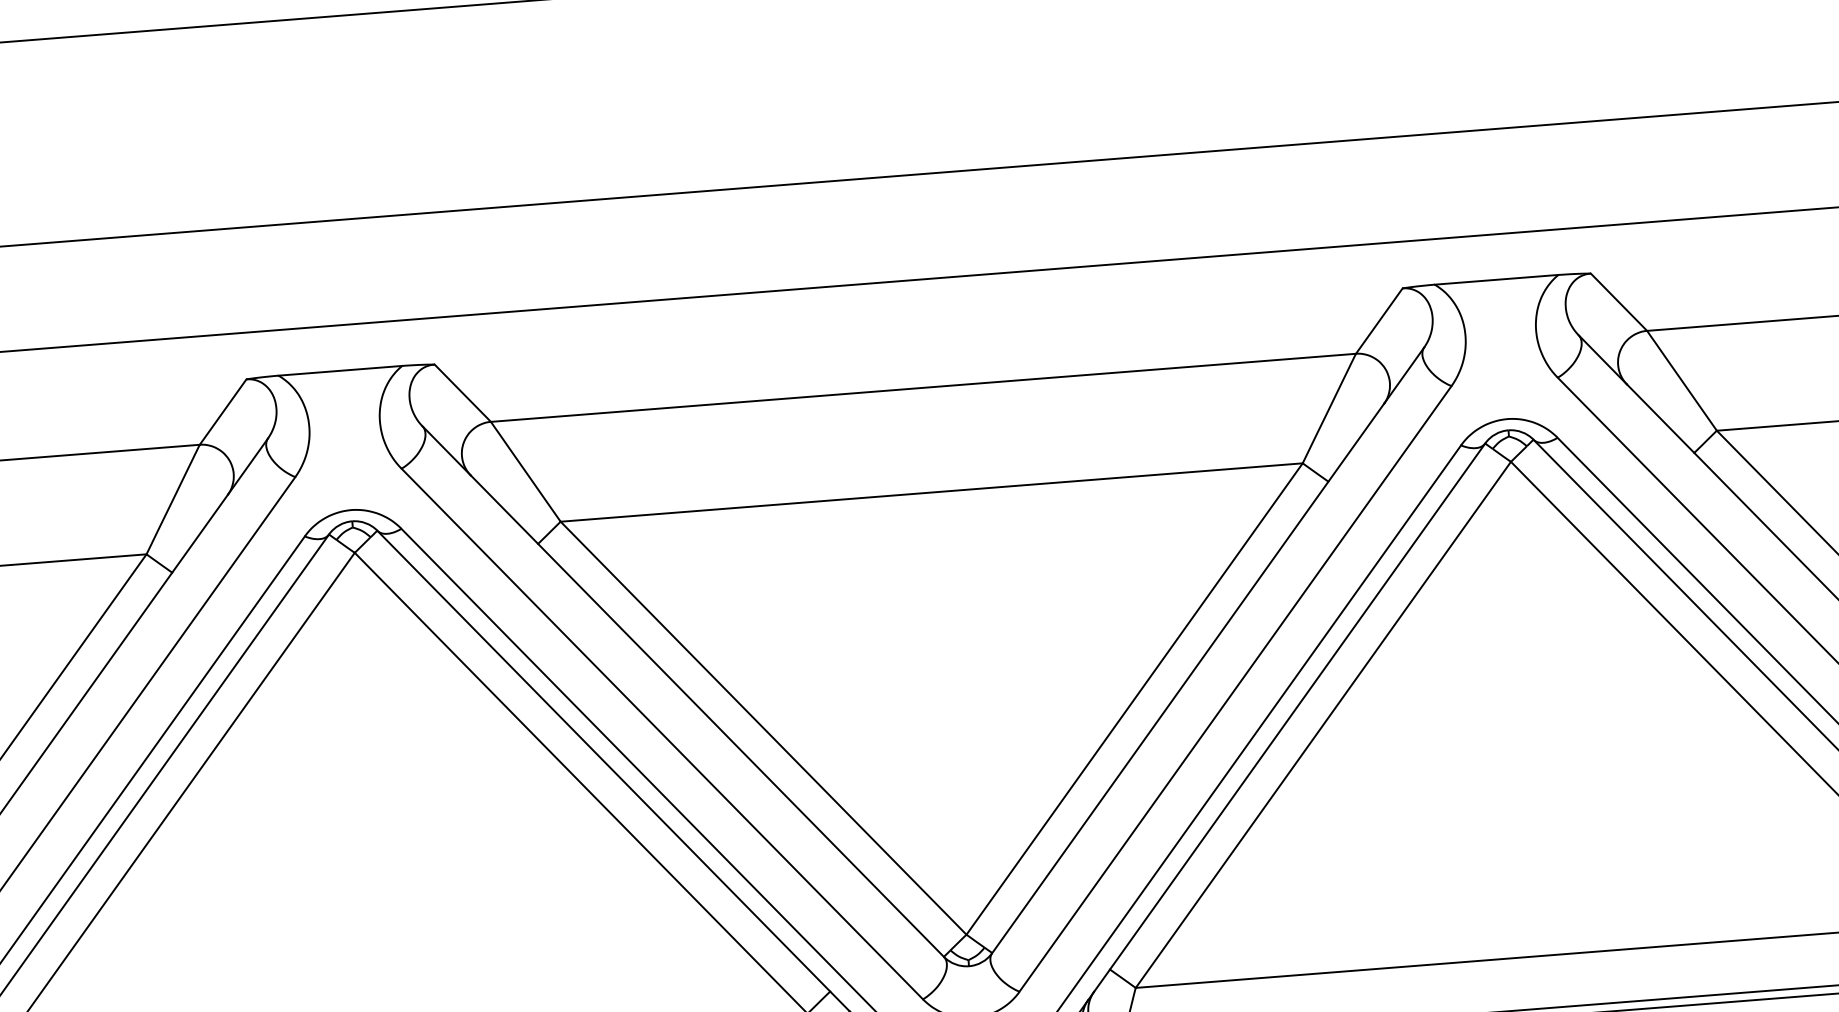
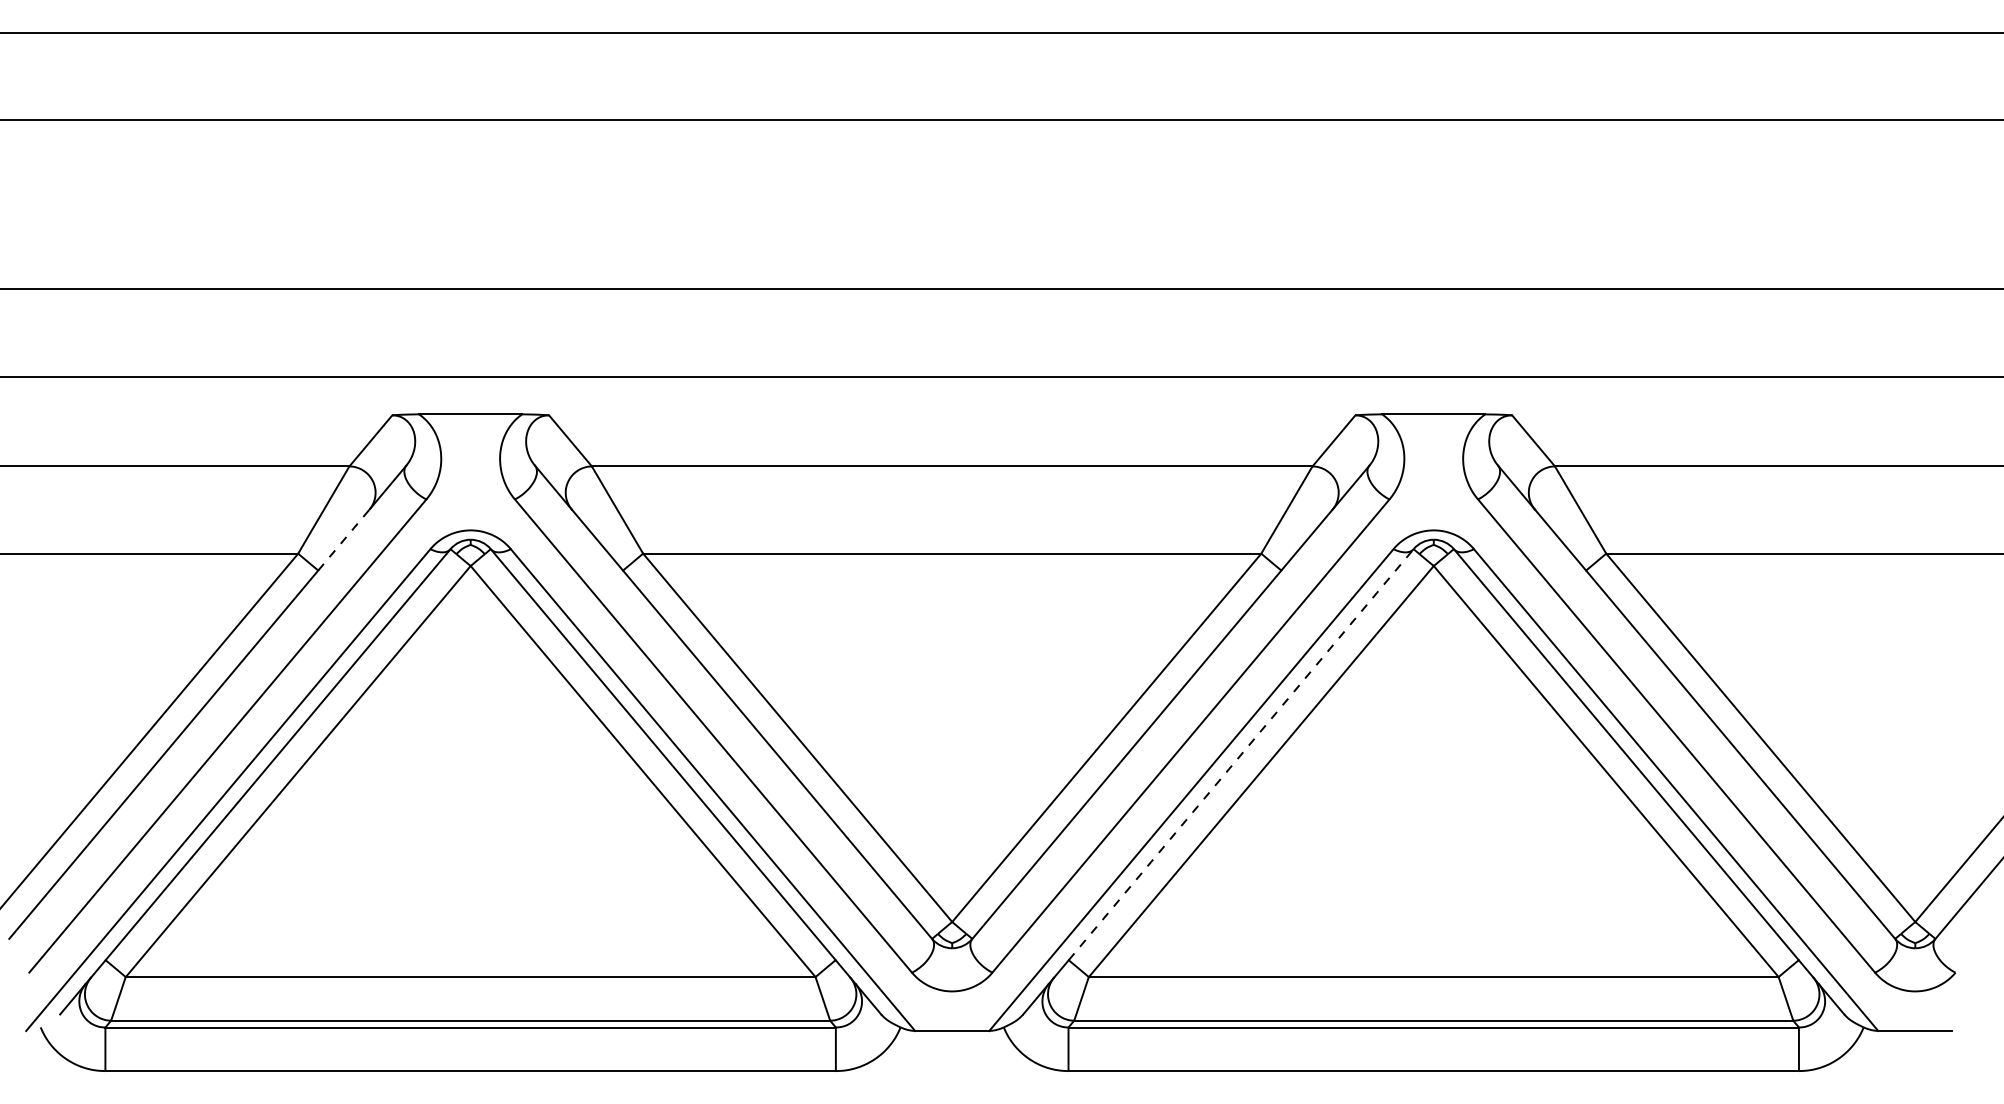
line: (199, 534) -> (343, 540), solid -> dashed
line: (1297, 706) -> (1241, 754), solid -> dashed

